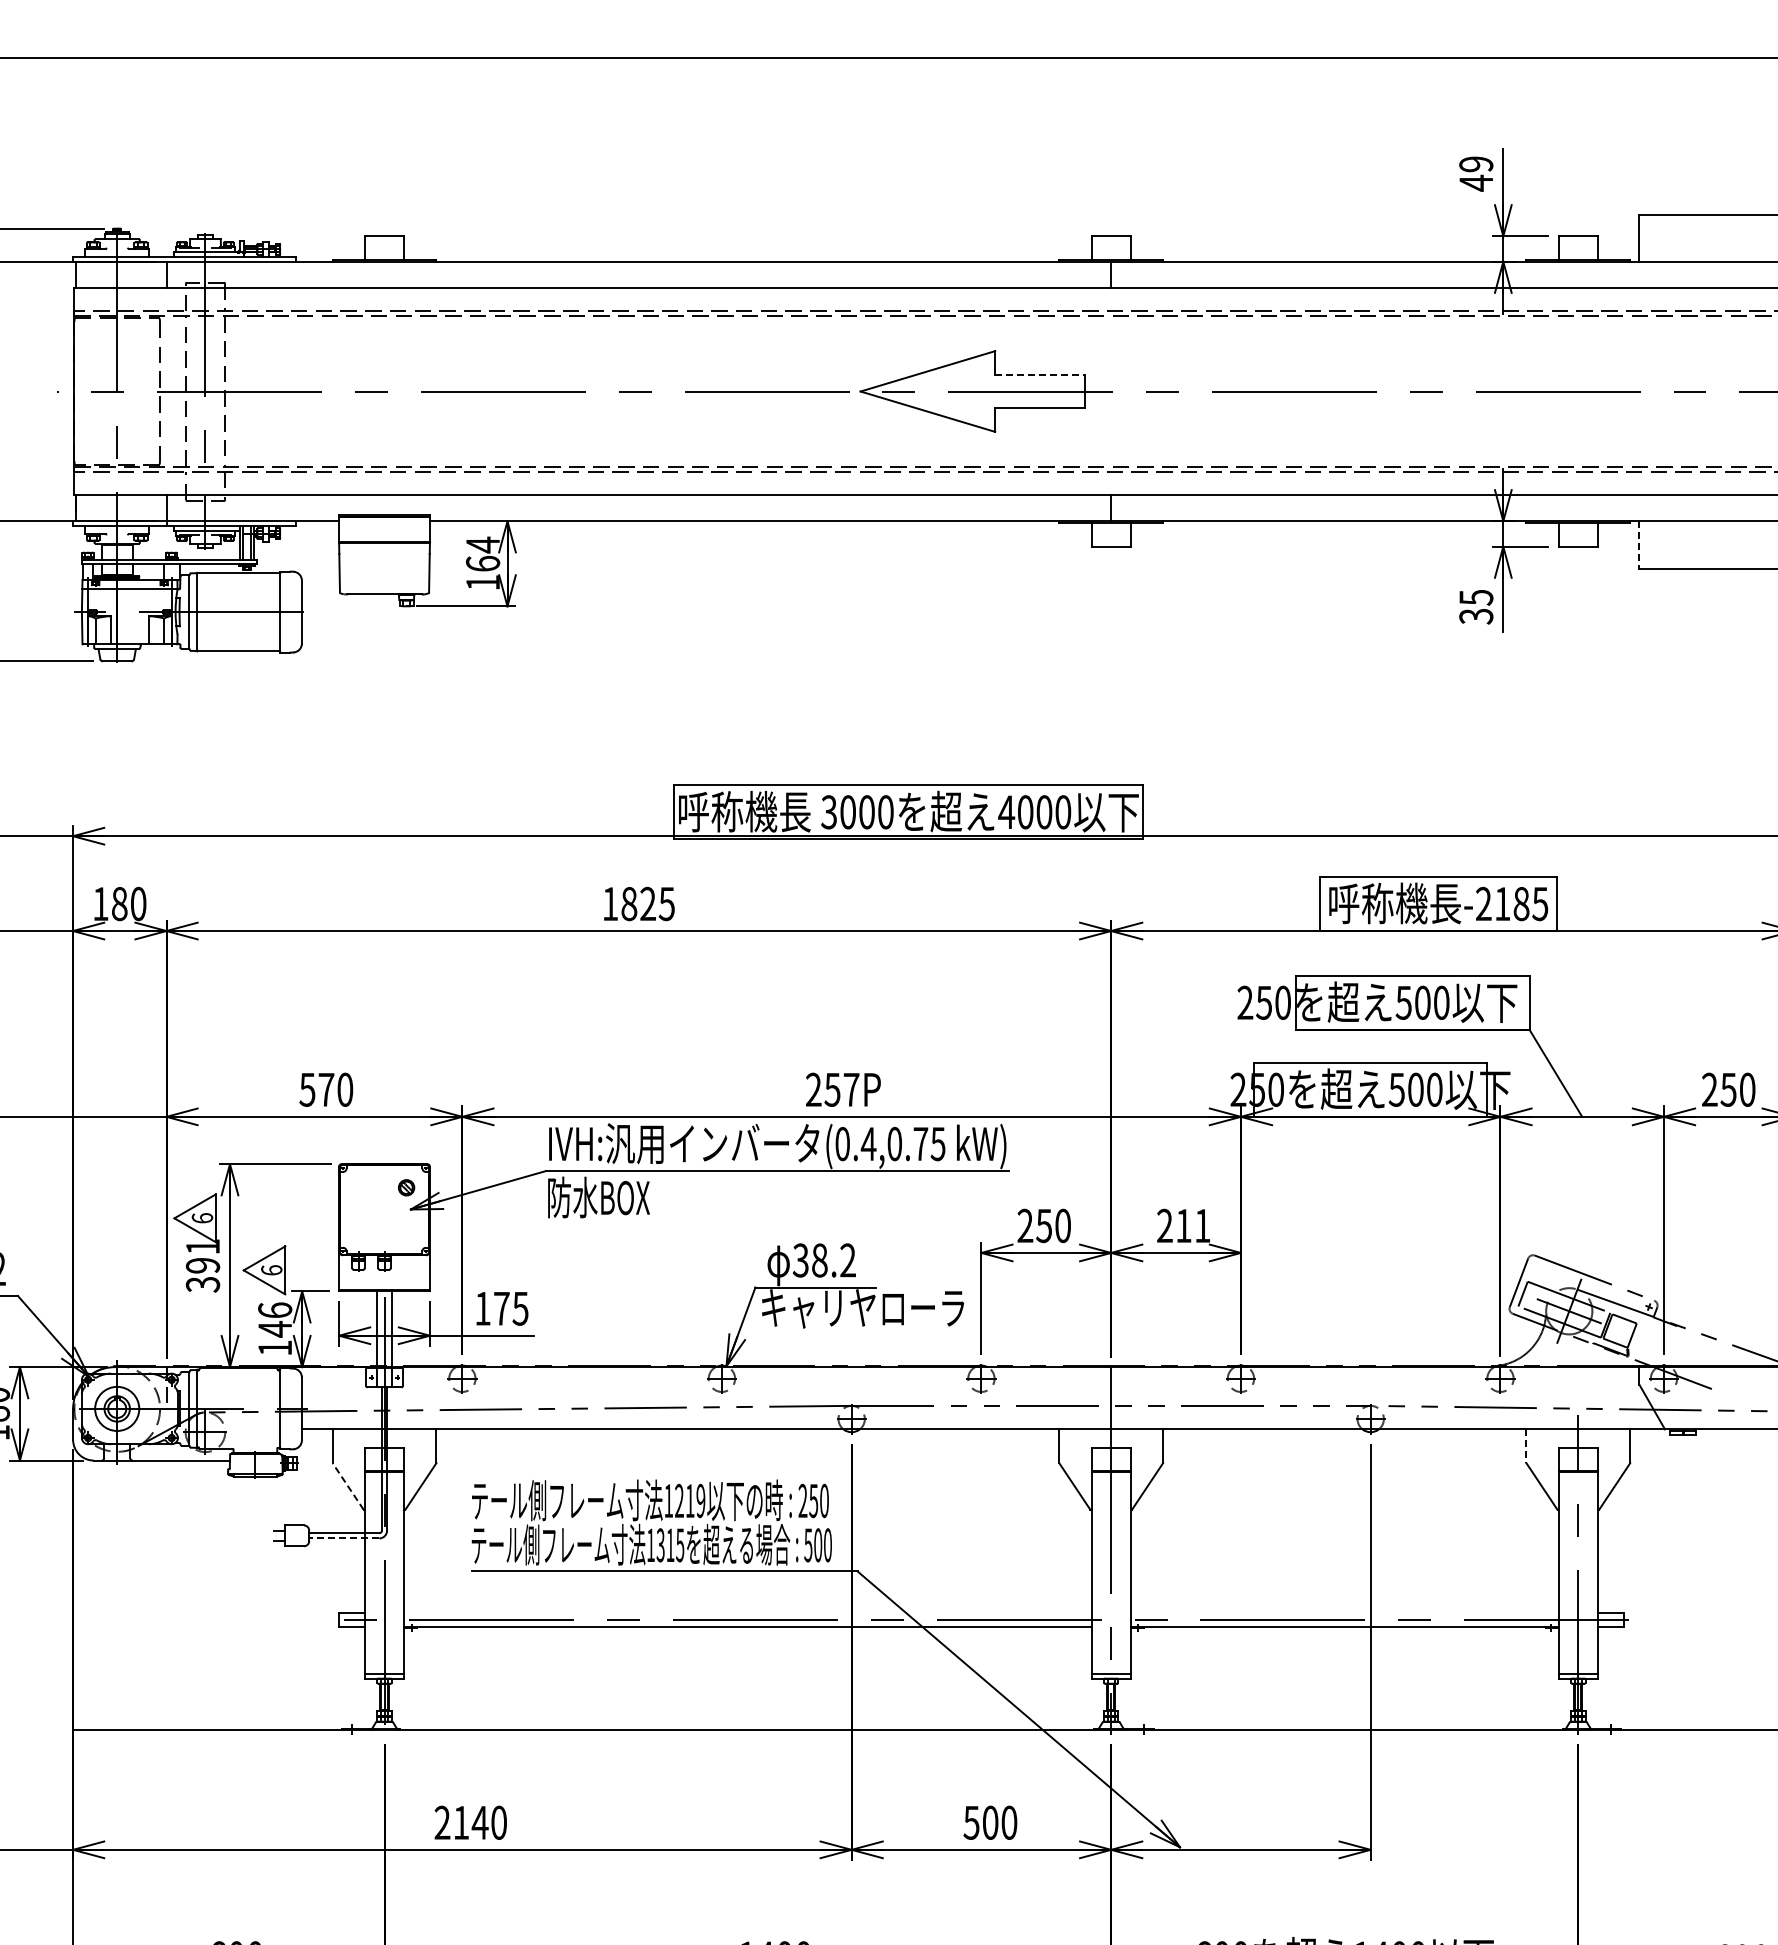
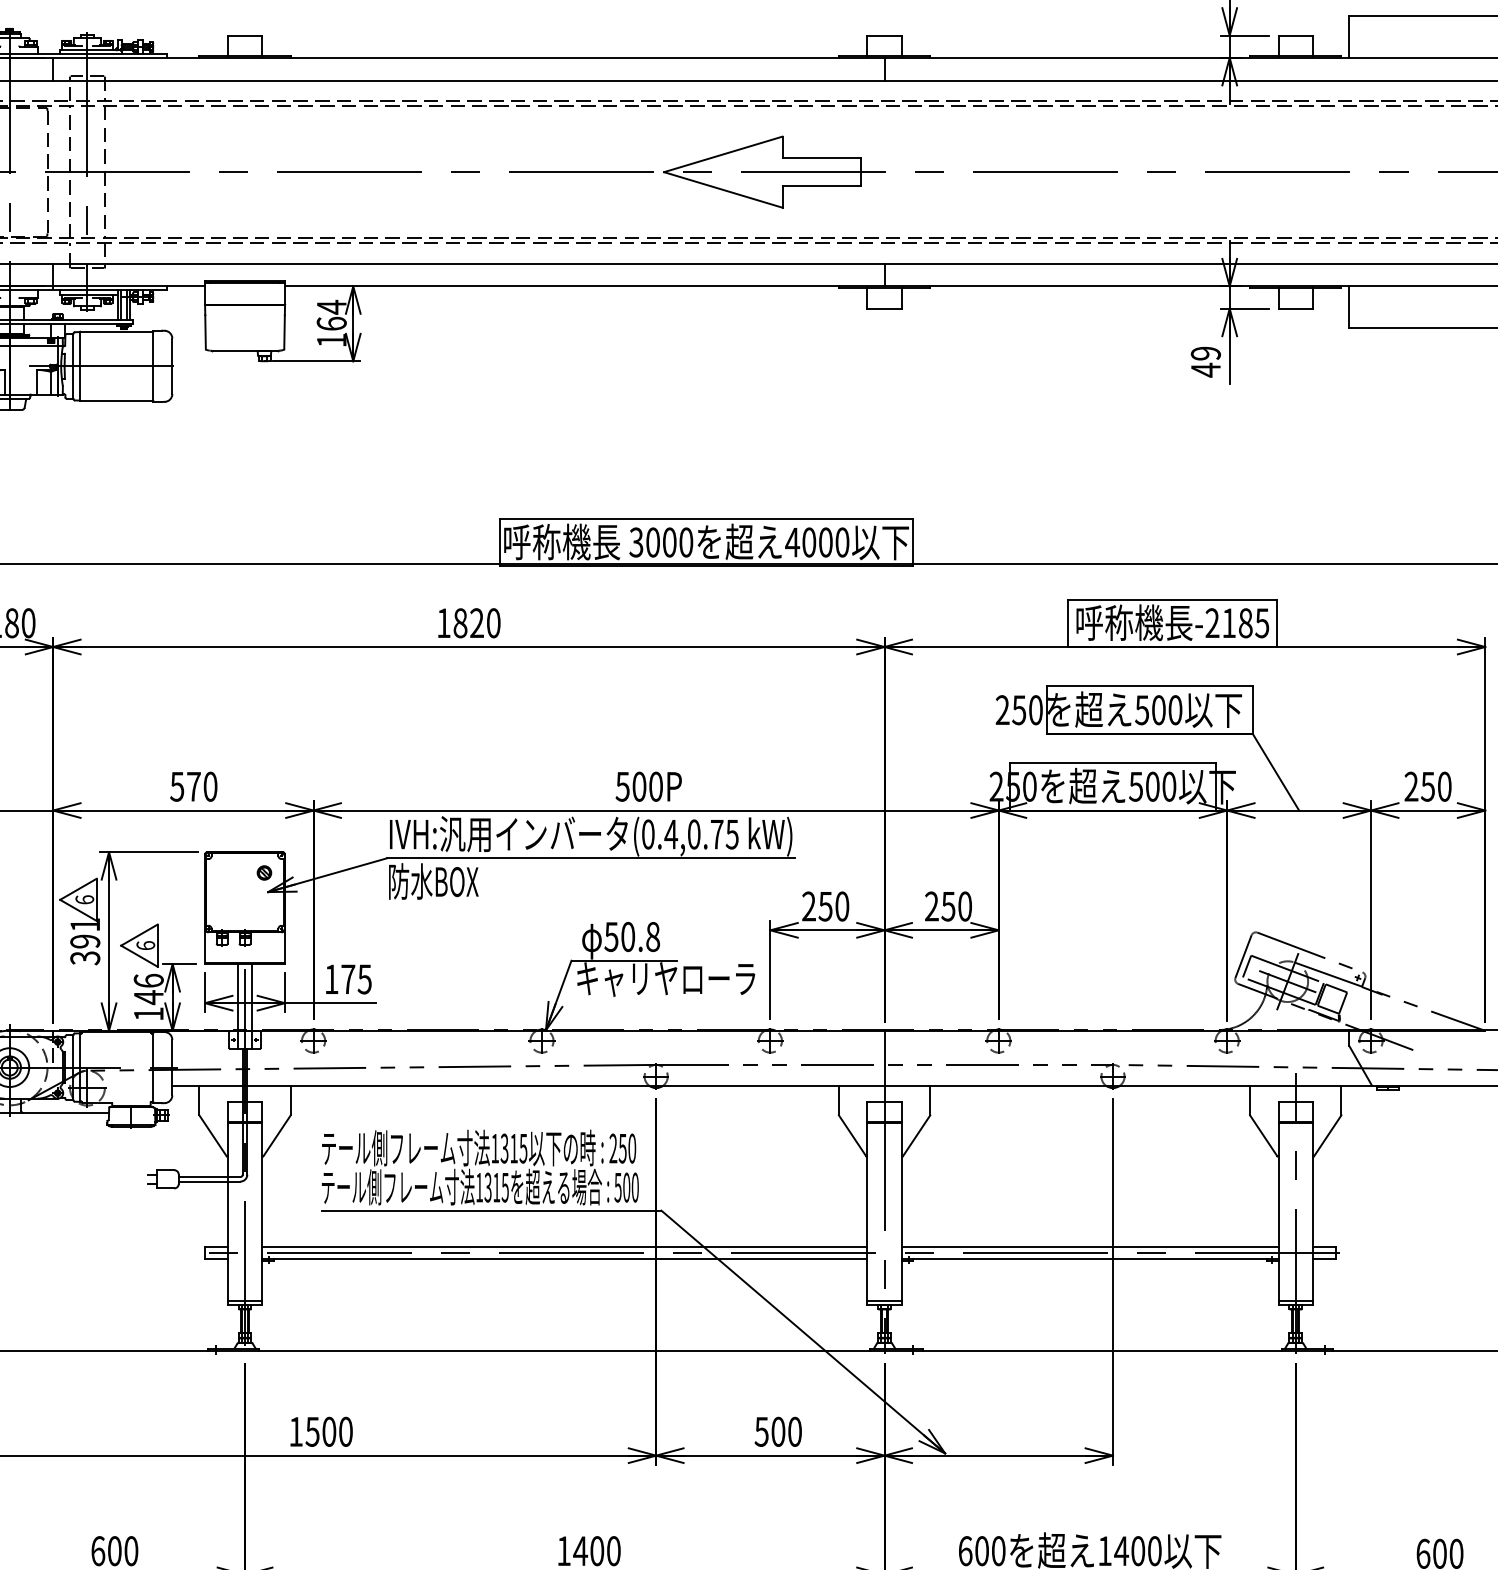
line: (1040, 375) -> (822, 158), dashed -> solid
line: (1639, 544) -> (1349, 306), dashed -> solid
text: (1476, 607) -> (1206, 362), 35 -> 49
text: (666, 903) -> (493, 622), 1825 -> 1820
text: (832, 1089) -> (639, 786), 257P -> 500P
text: (1192, 1225) -> (956, 906), 211 -> 250
text: (824, 1260) -> (632, 936), 38.2 -> 50.8
line: (1526, 1446) -> (1250, 1100), dashed -> solid
line: (347, 1486) -> (212, 1135), dashed -> solid
text: (689, 1500) -> (513, 1148), 1219 -> 1315
line: (343, 1538) -> (208, 1181), dashed -> solid
line: (747, 1612) -> (564, 1246), added
line: (1344, 1612) -> (1089, 1246), added
text: (461, 1822) -> (312, 1431), 2140 -> 1500

